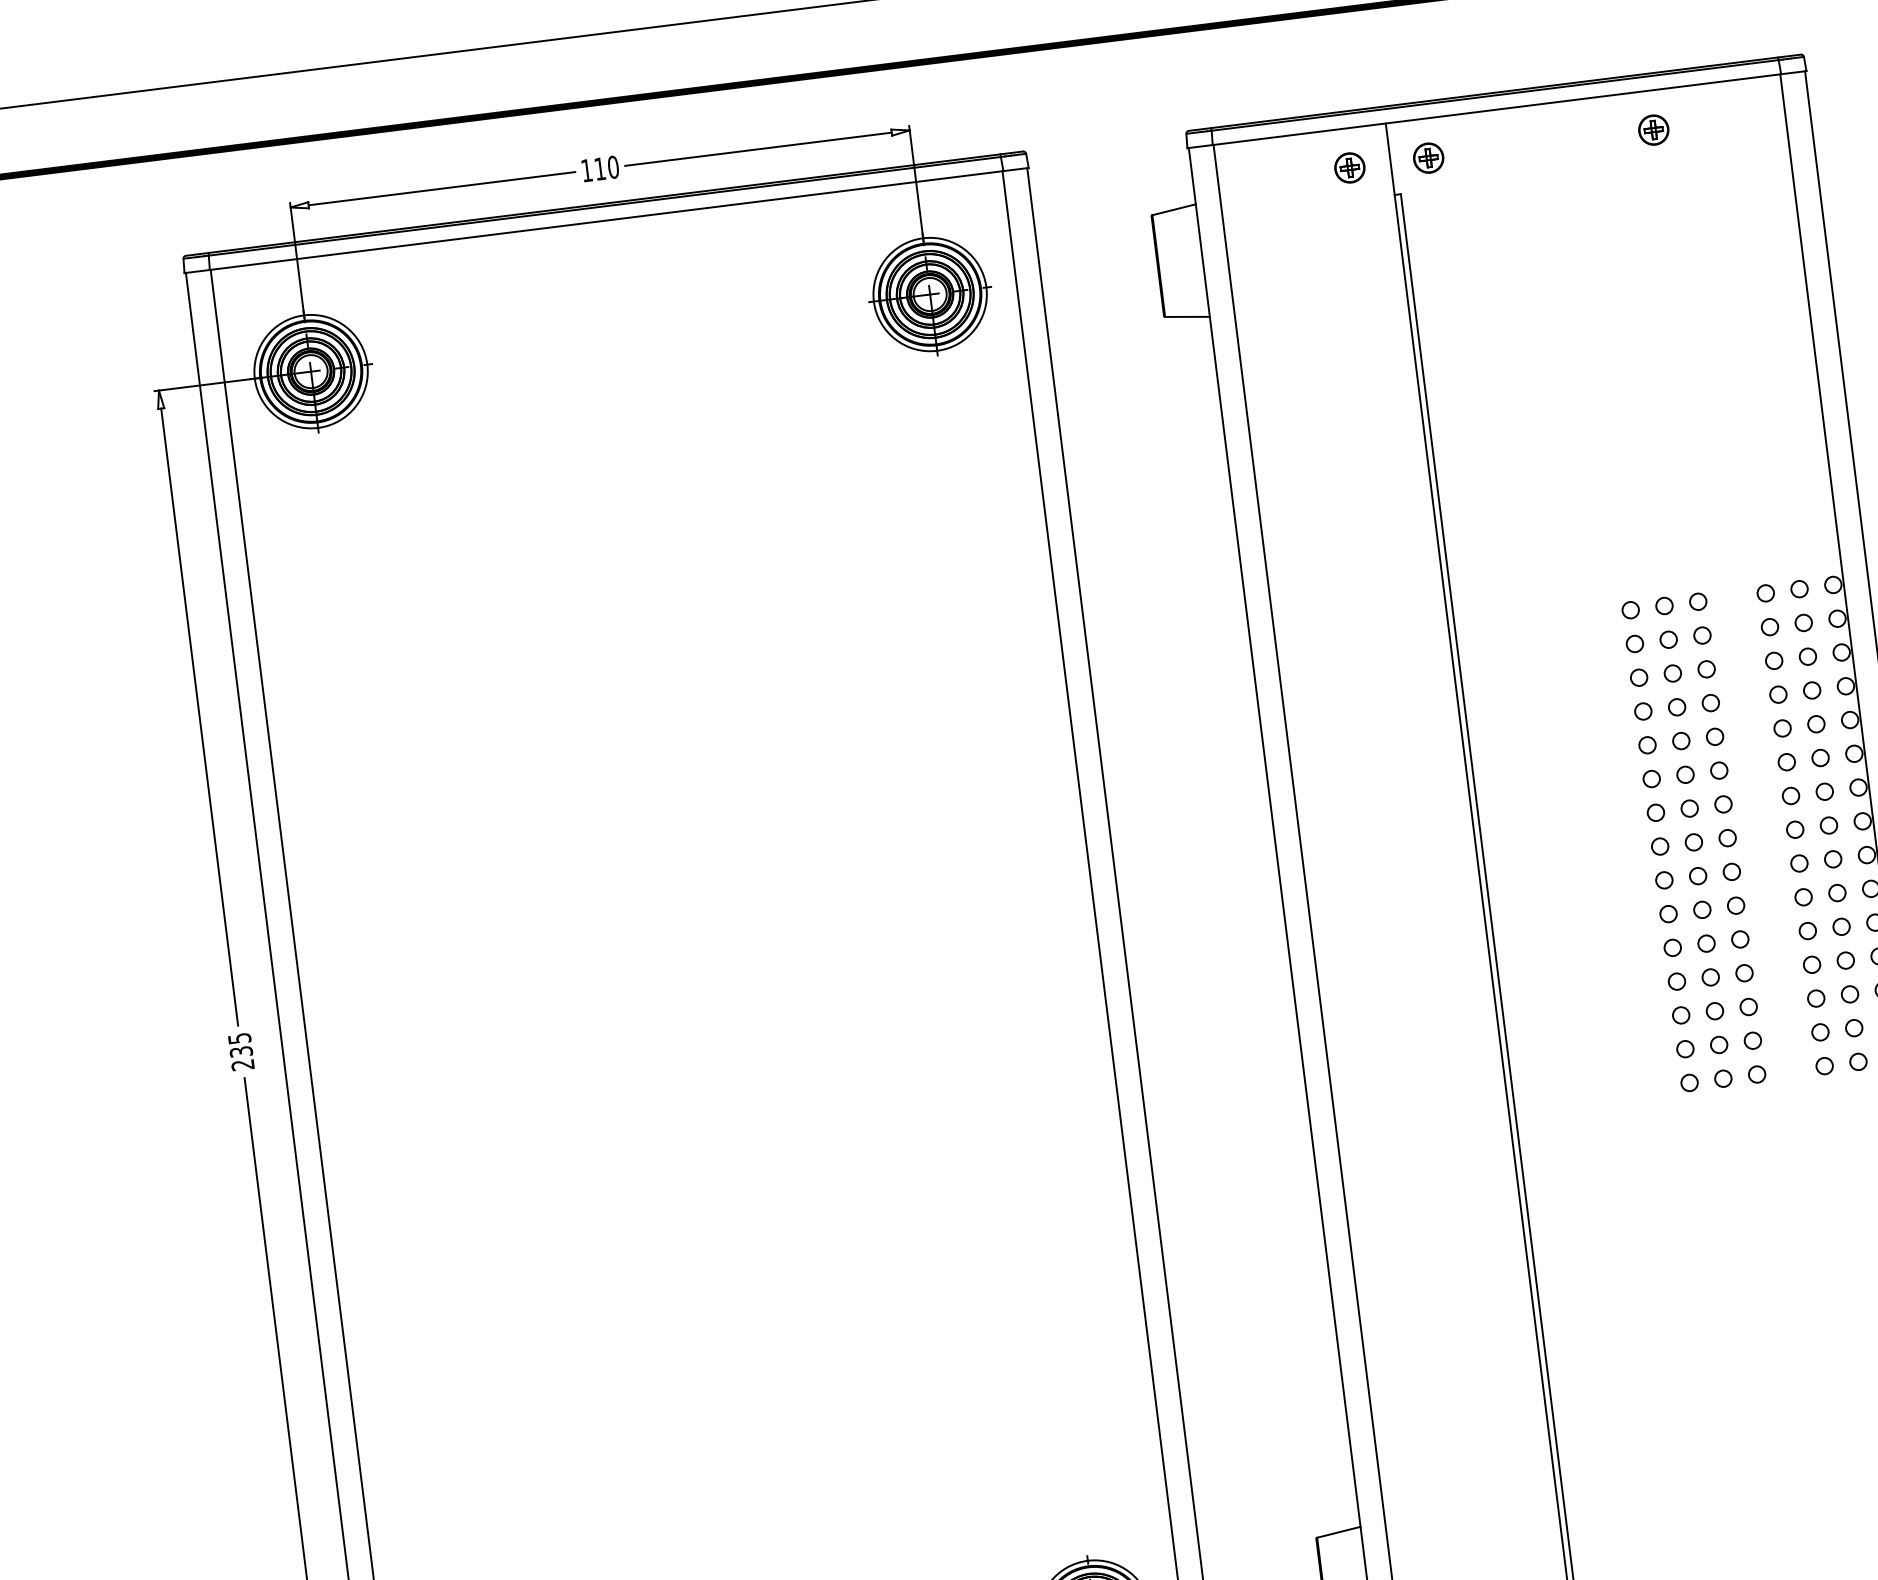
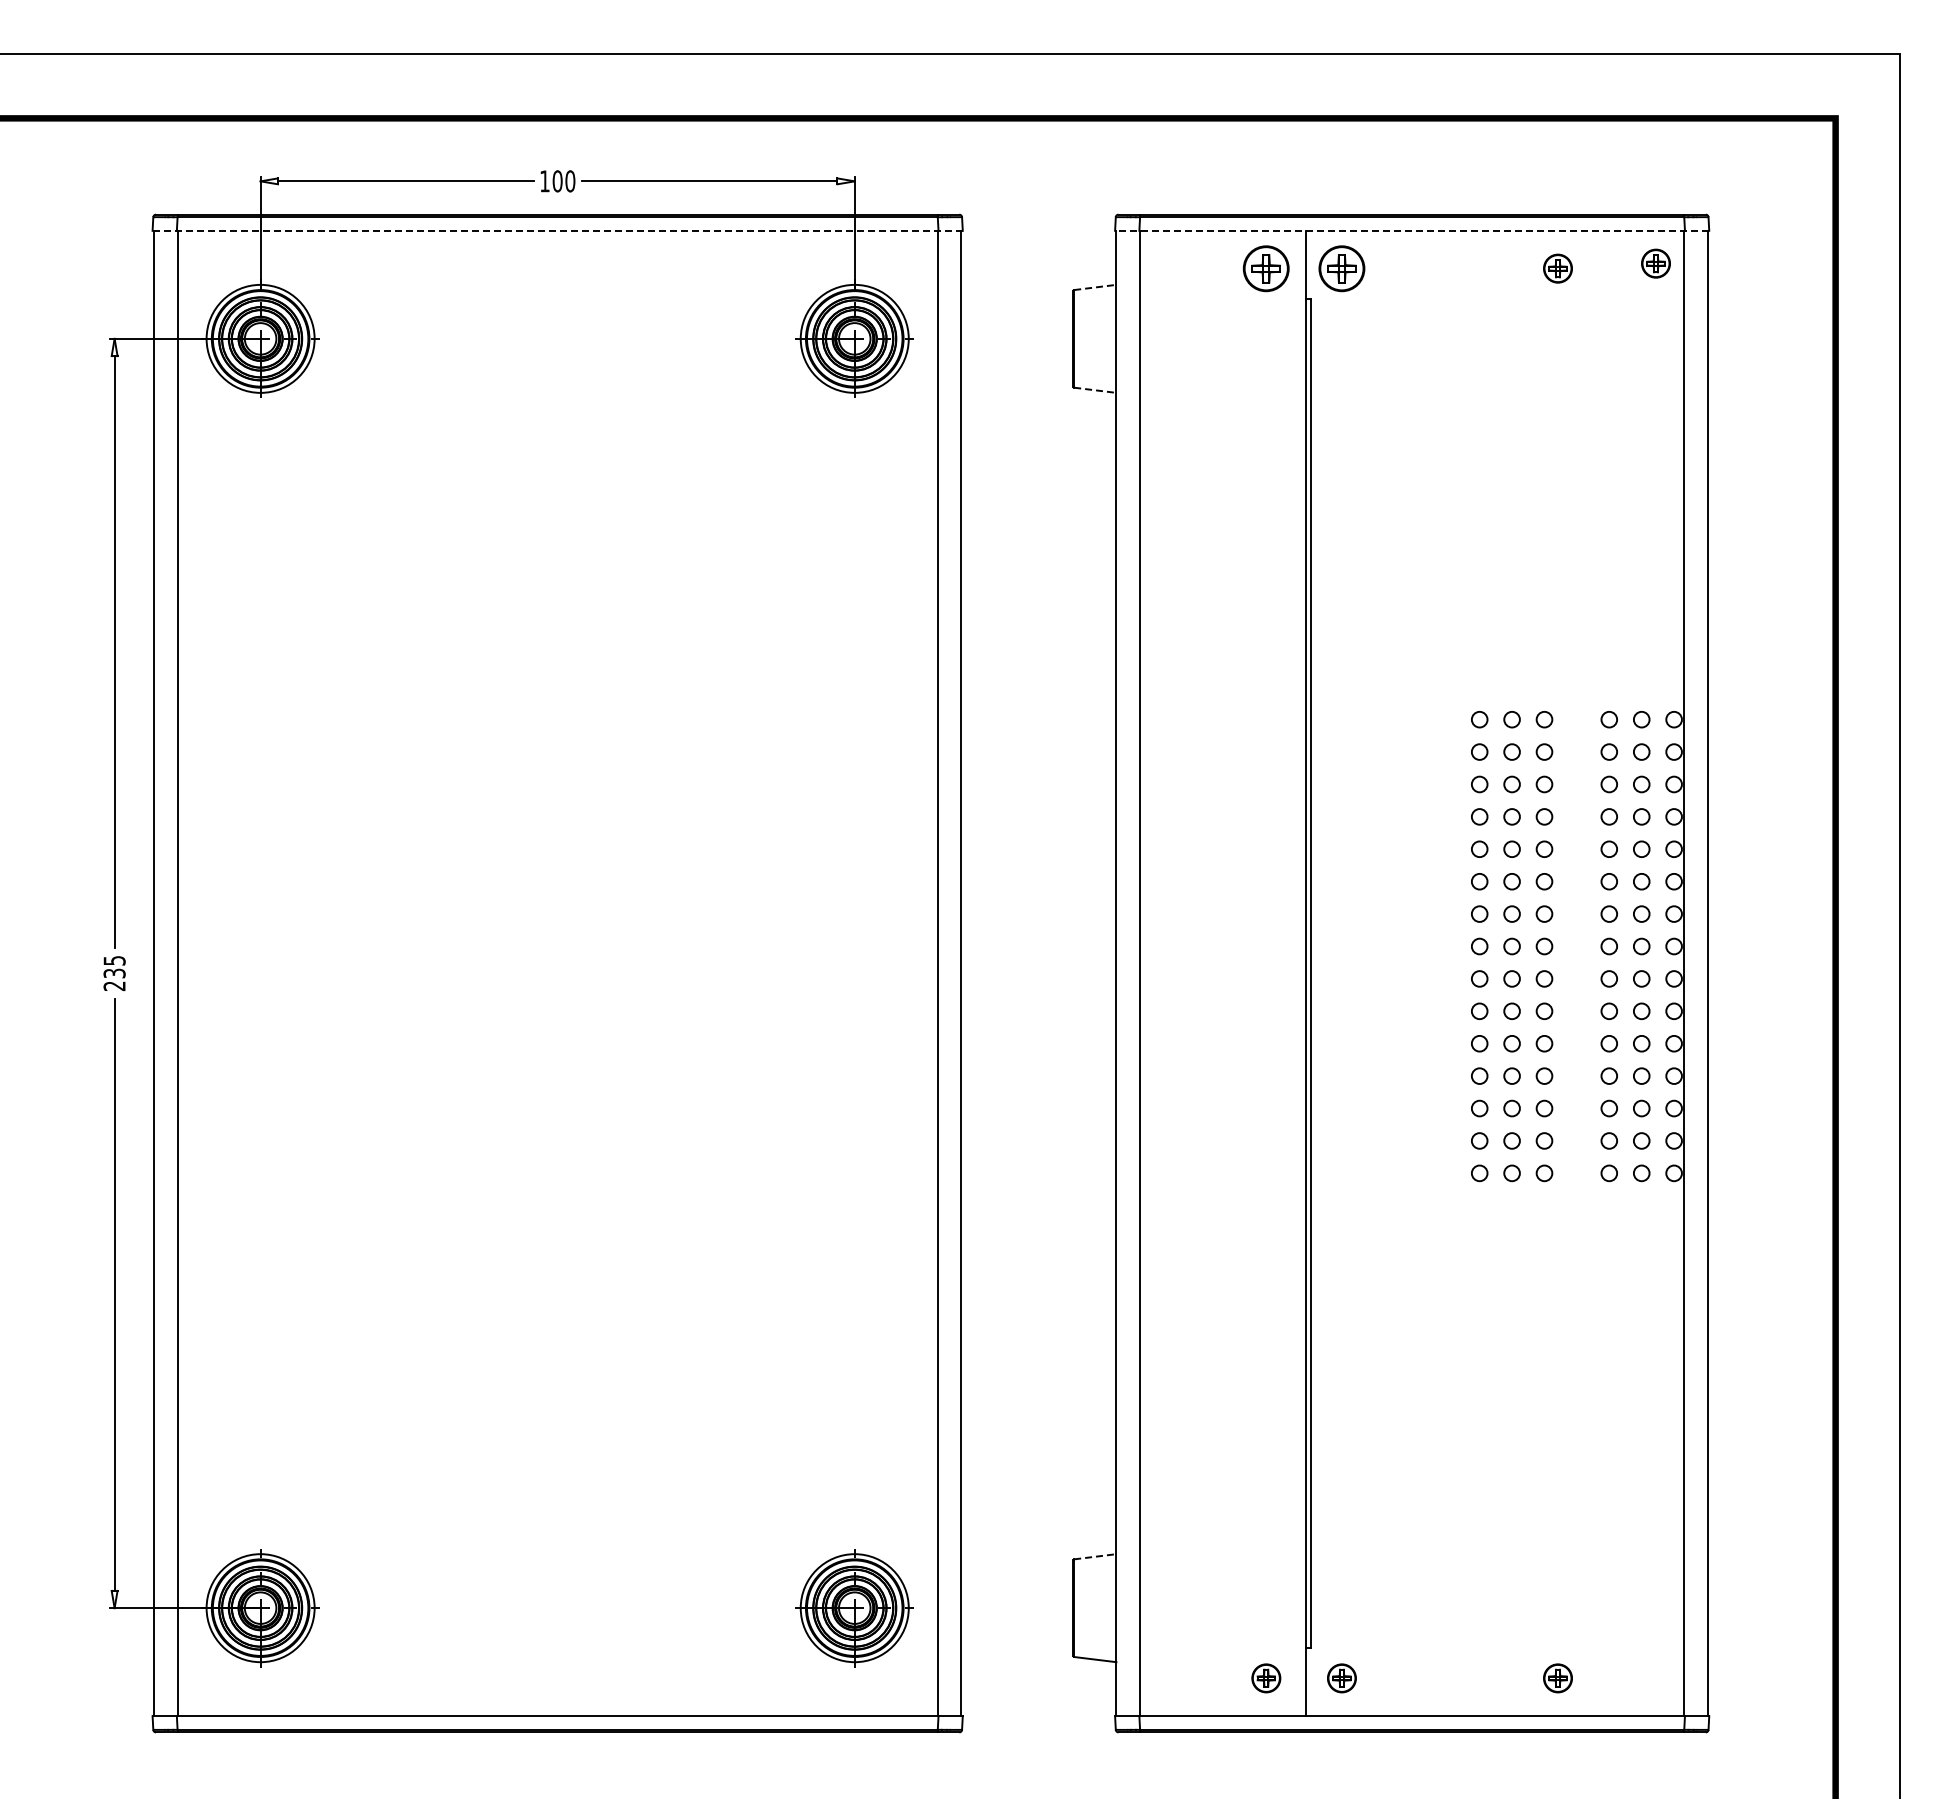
line: (1496, 109) -> (1411, 230), solid -> dashed
part: (1754, 112) -> (1655, 263), added
part: (1428, 158) -> (1341, 268), size x1.6
part: (1350, 167) -> (1266, 268), size x1.6
text: (600, 169) -> (557, 181), 110 -> 100
line: (1174, 209) -> (1095, 287), solid -> dashed
line: (607, 220) -> (558, 230), solid -> dashed
line: (1187, 317) -> (1095, 390), solid -> dashed
line: (1339, 1532) -> (1095, 1556), solid -> dashed

